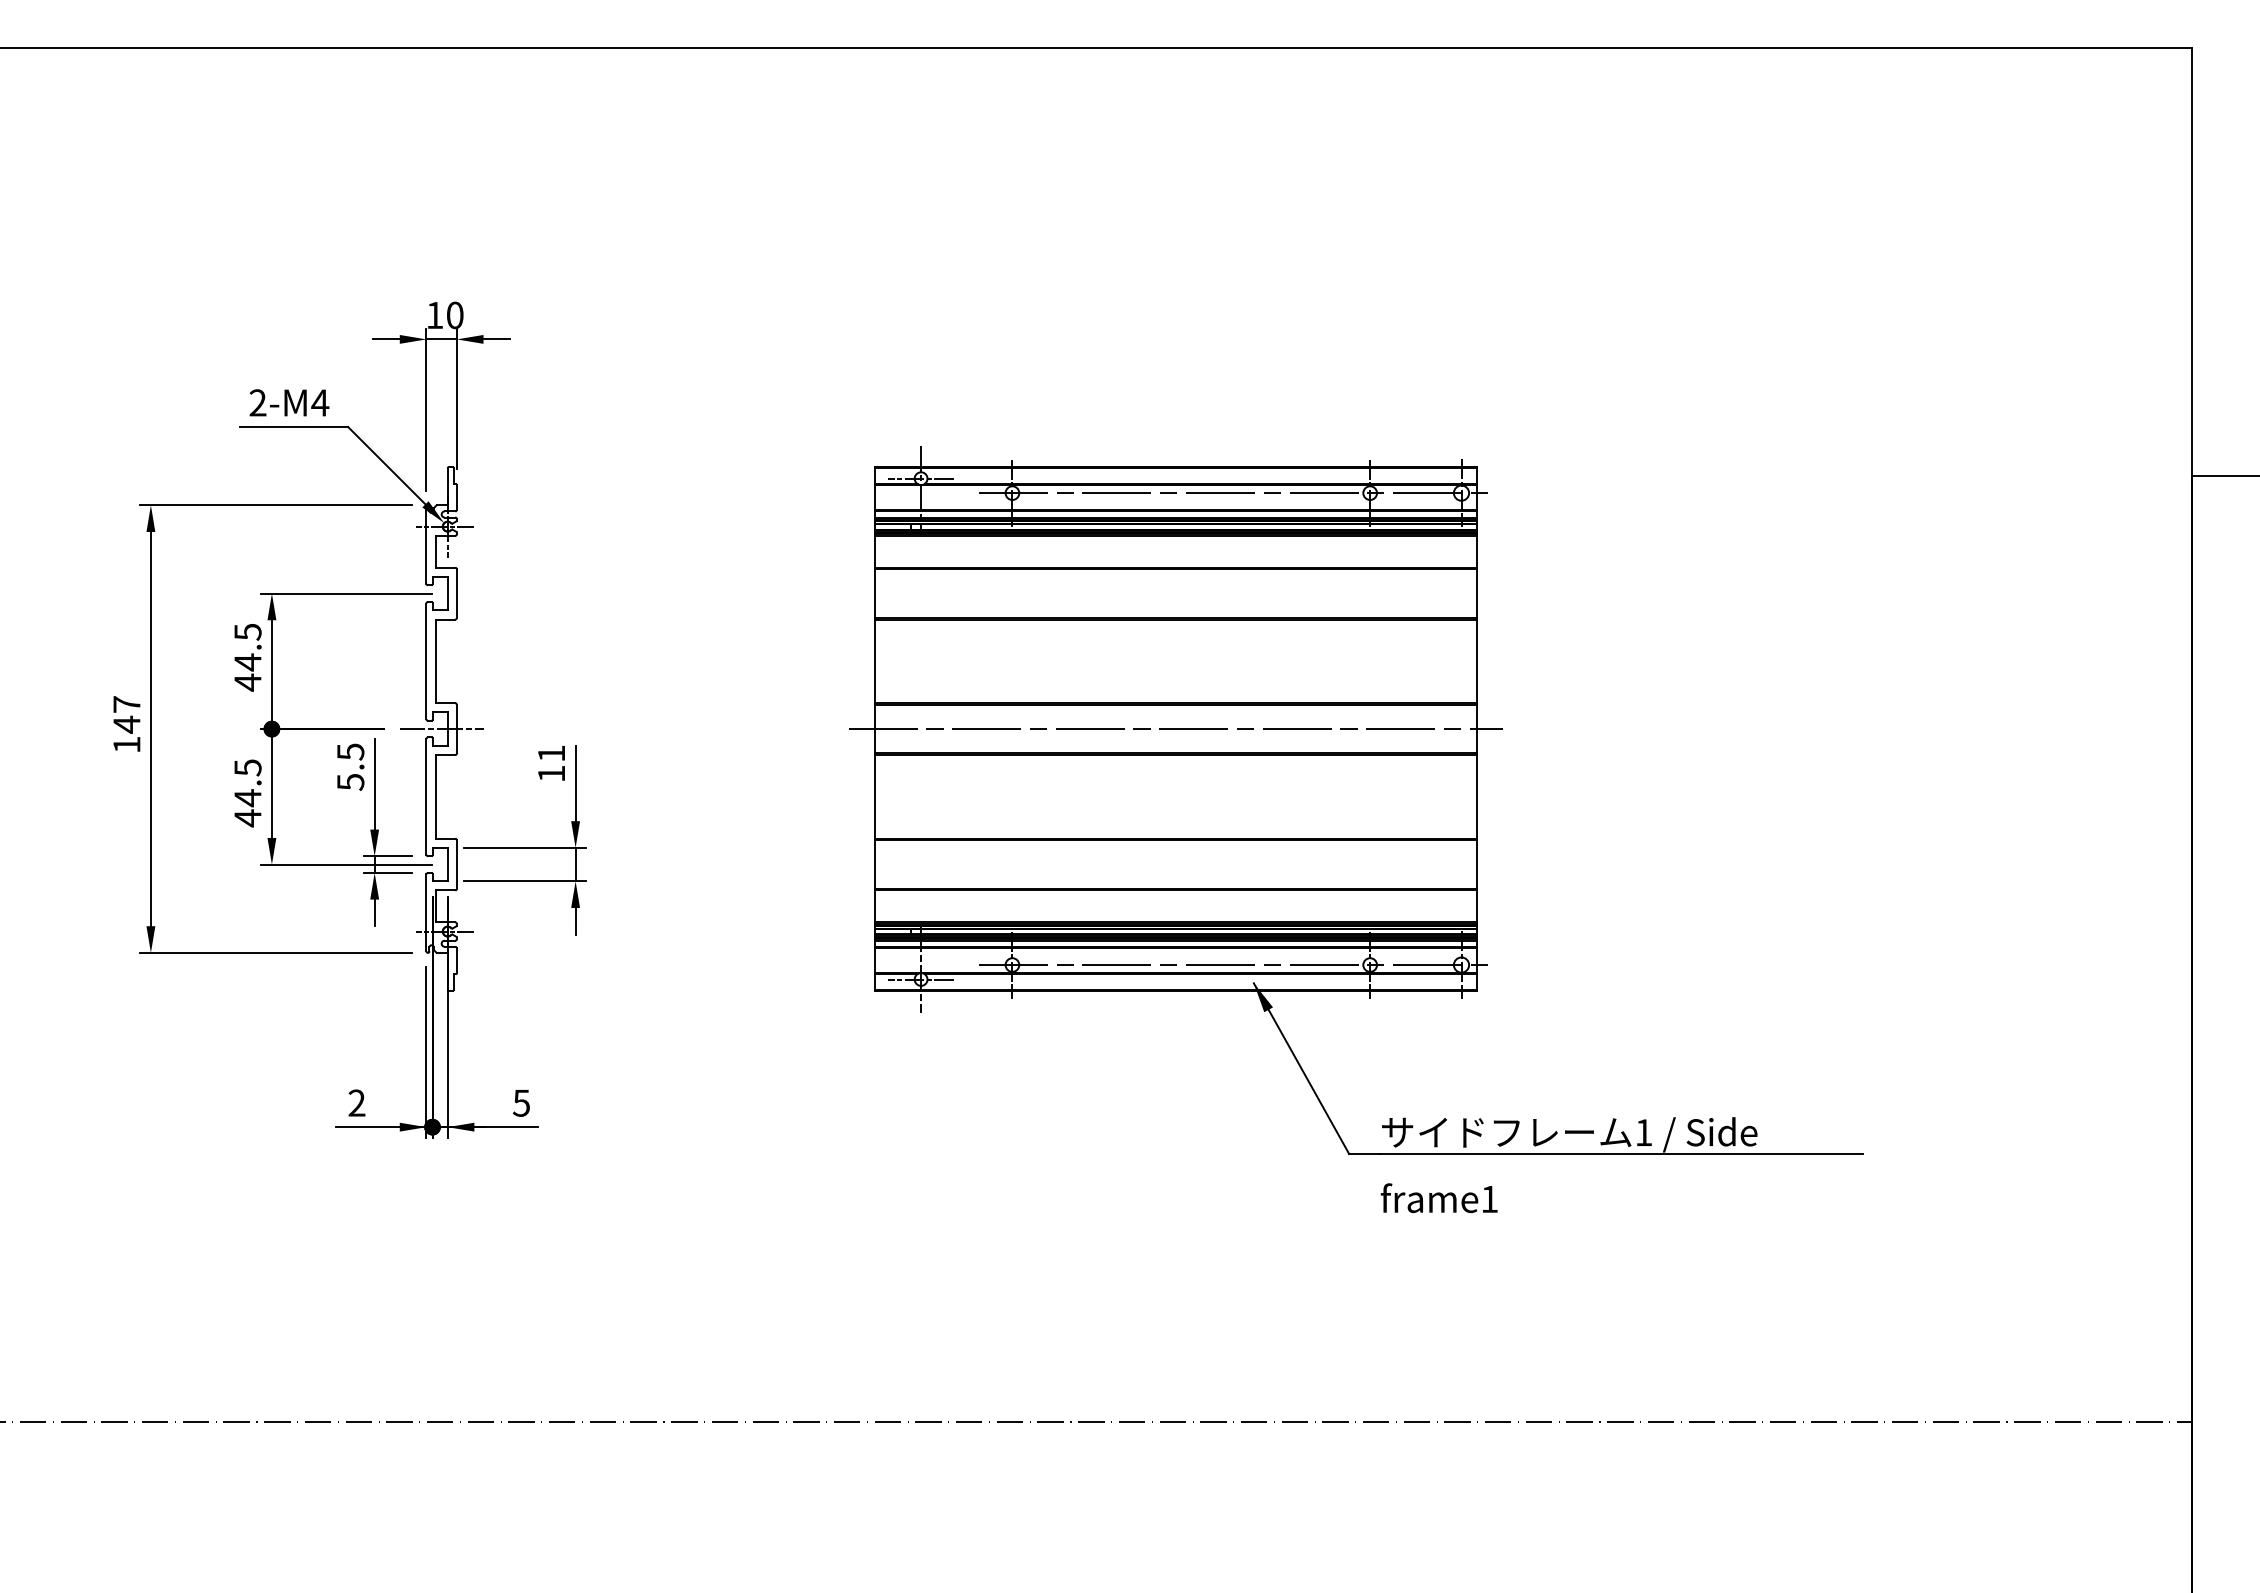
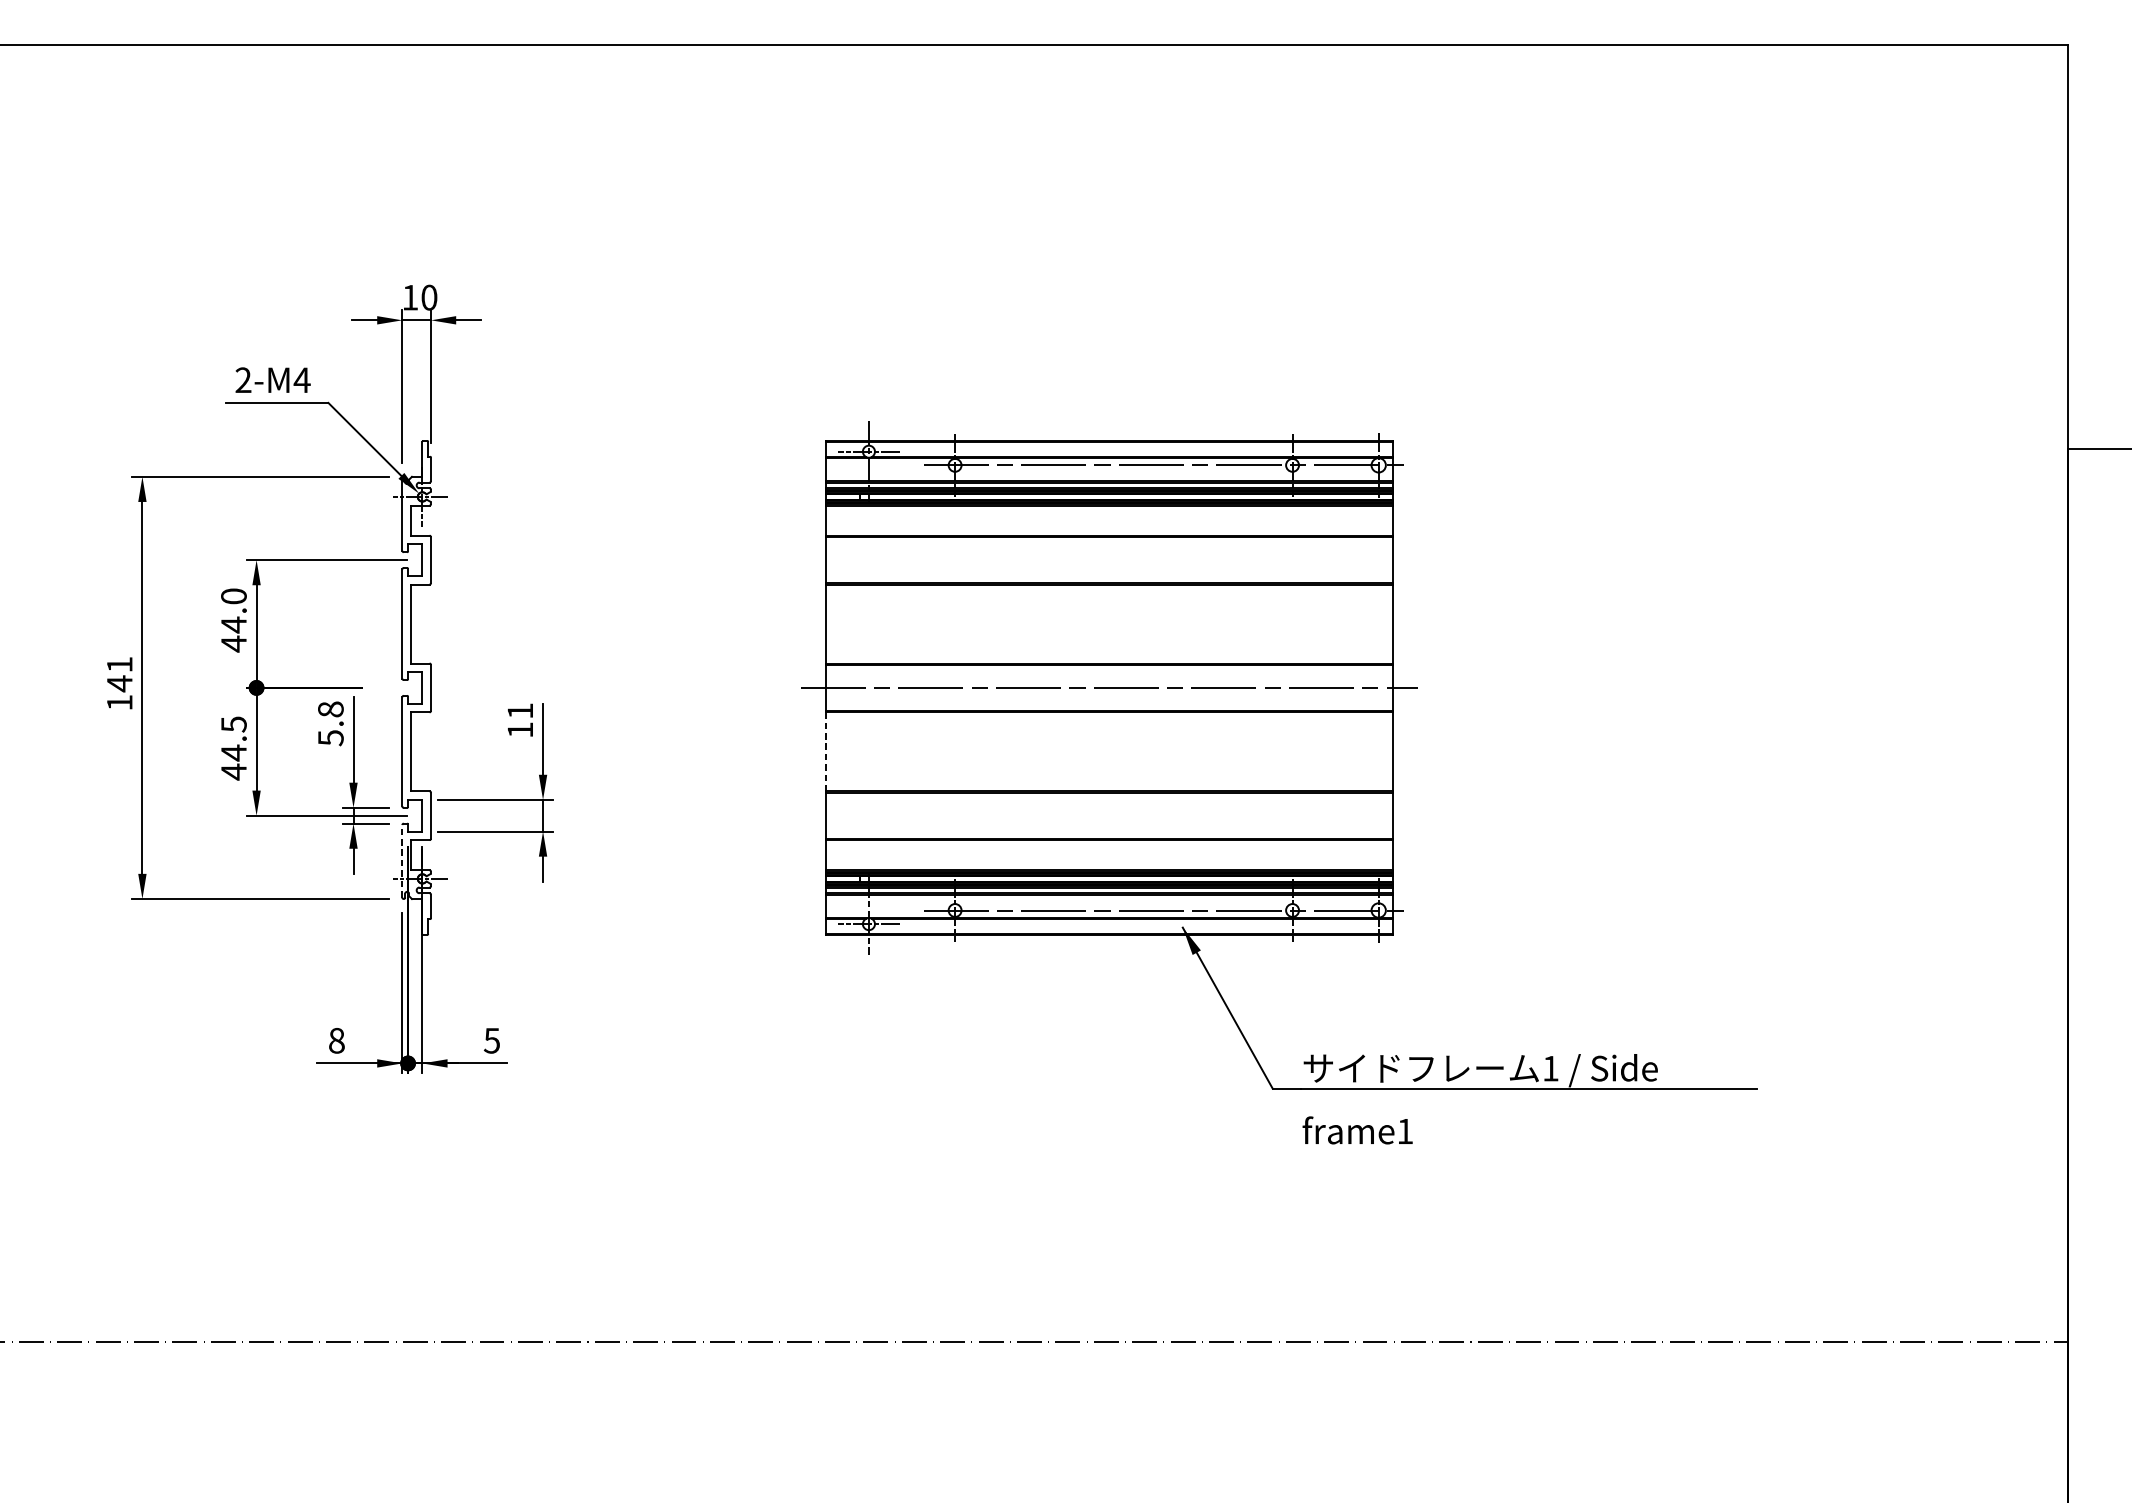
text: (247, 631) -> (233, 595), 44.5 -> 44.0
text: (126, 704) -> (119, 664), 147 -> 141
line: (441, 729) -> (416, 688), removed
text: (350, 751) -> (330, 709), 5.5 -> 5.8
line: (875, 796) -> (825, 751), solid -> dashed
line: (426, 912) -> (402, 860), solid -> dashed
text: (356, 1102) -> (336, 1040), 2 -> 8

